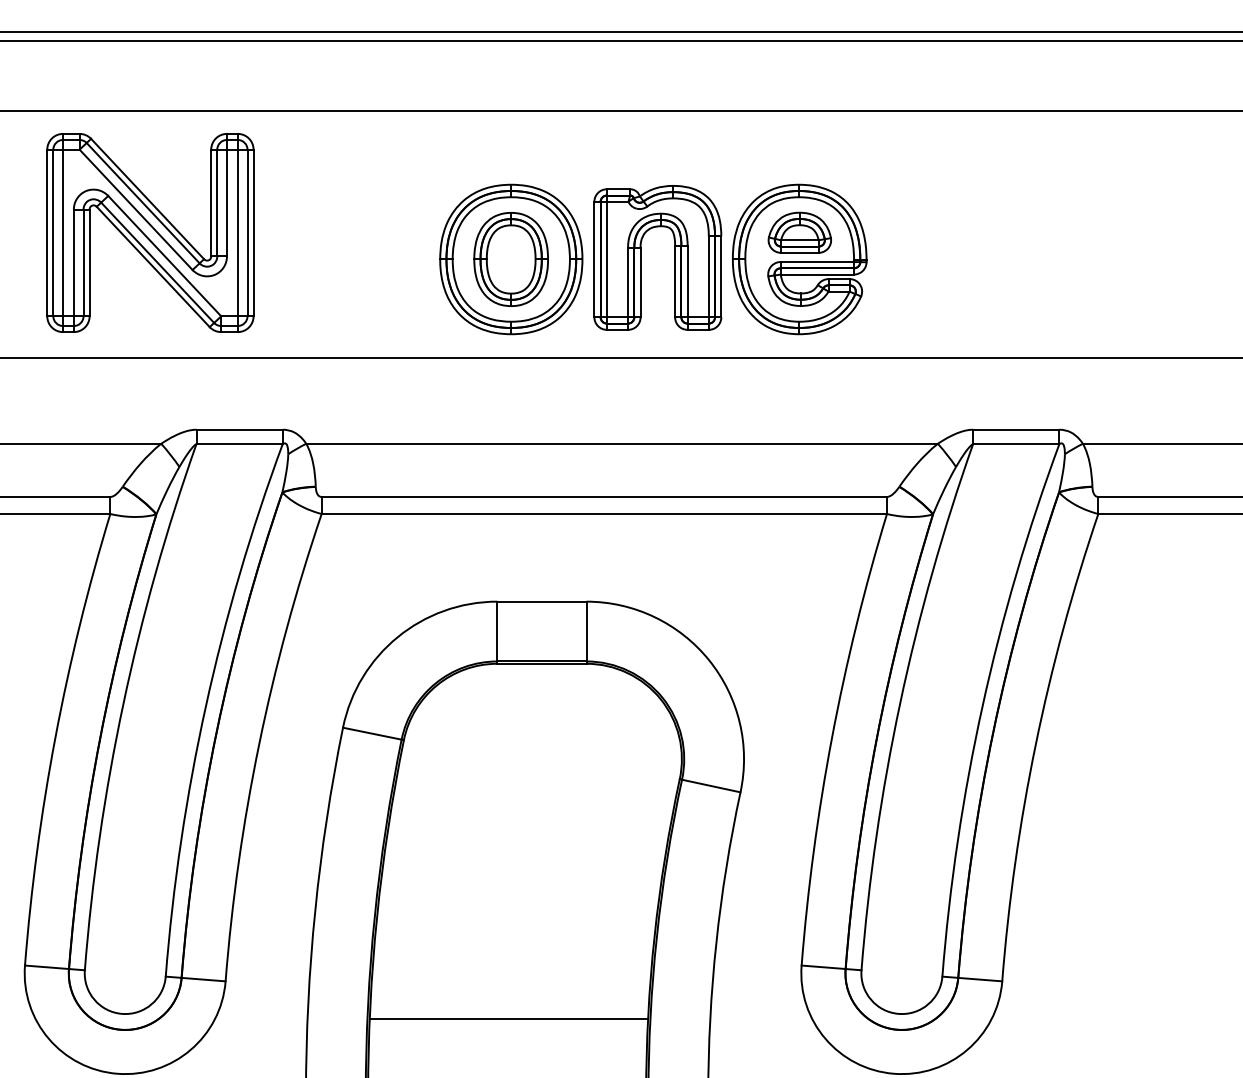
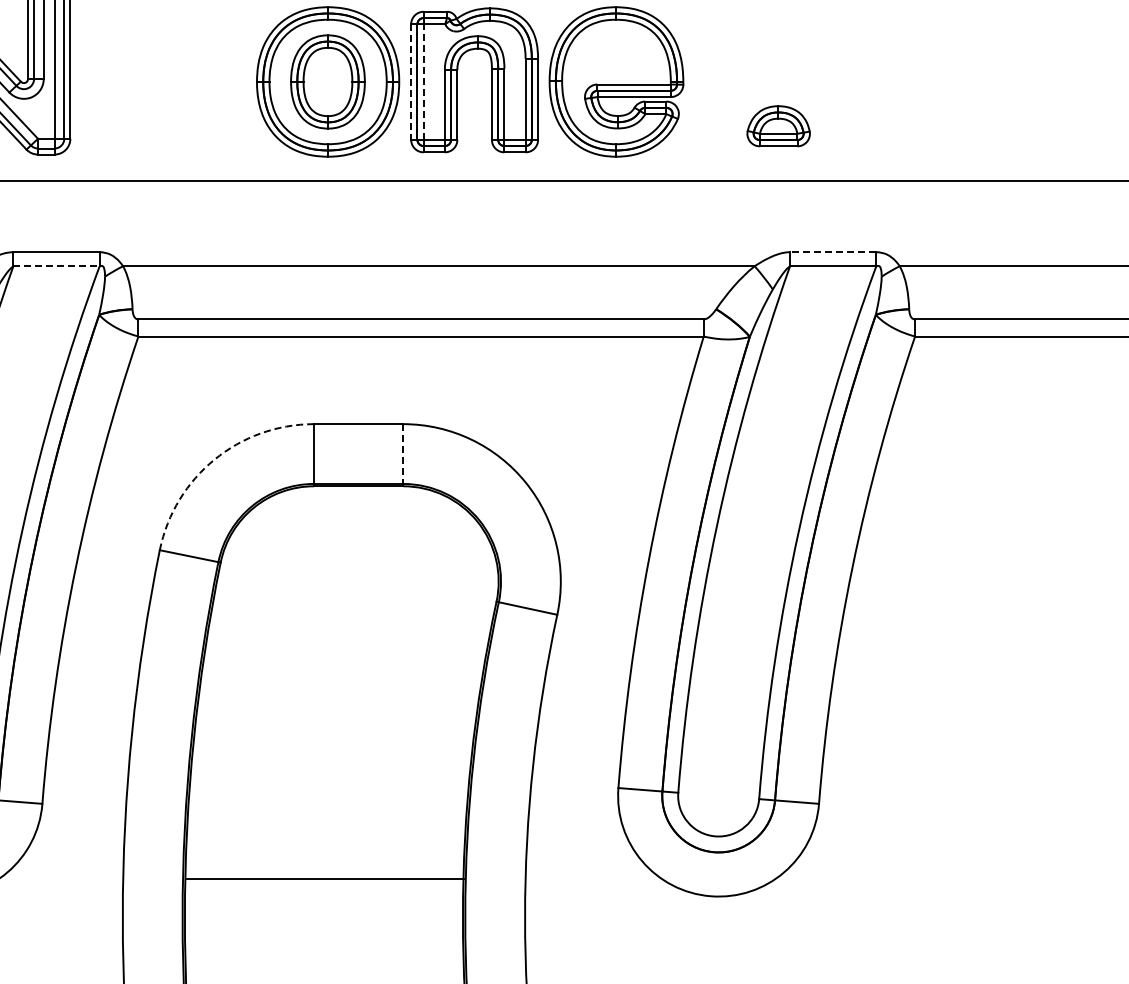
part: (799, 232) -> (778, 125), moved
line: (594, 259) -> (411, 81), solid -> dashed
line: (606, 259) -> (423, 81), solid -> dashed
line: (1015, 429) -> (832, 251), solid -> dashed
line: (240, 443) -> (57, 265), solid -> dashed
line: (586, 631) -> (403, 453), solid -> dashed
arc: (397, 637) -> (214, 459), solid -> dashed
line: (508, 1019) -> (325, 878), moved

